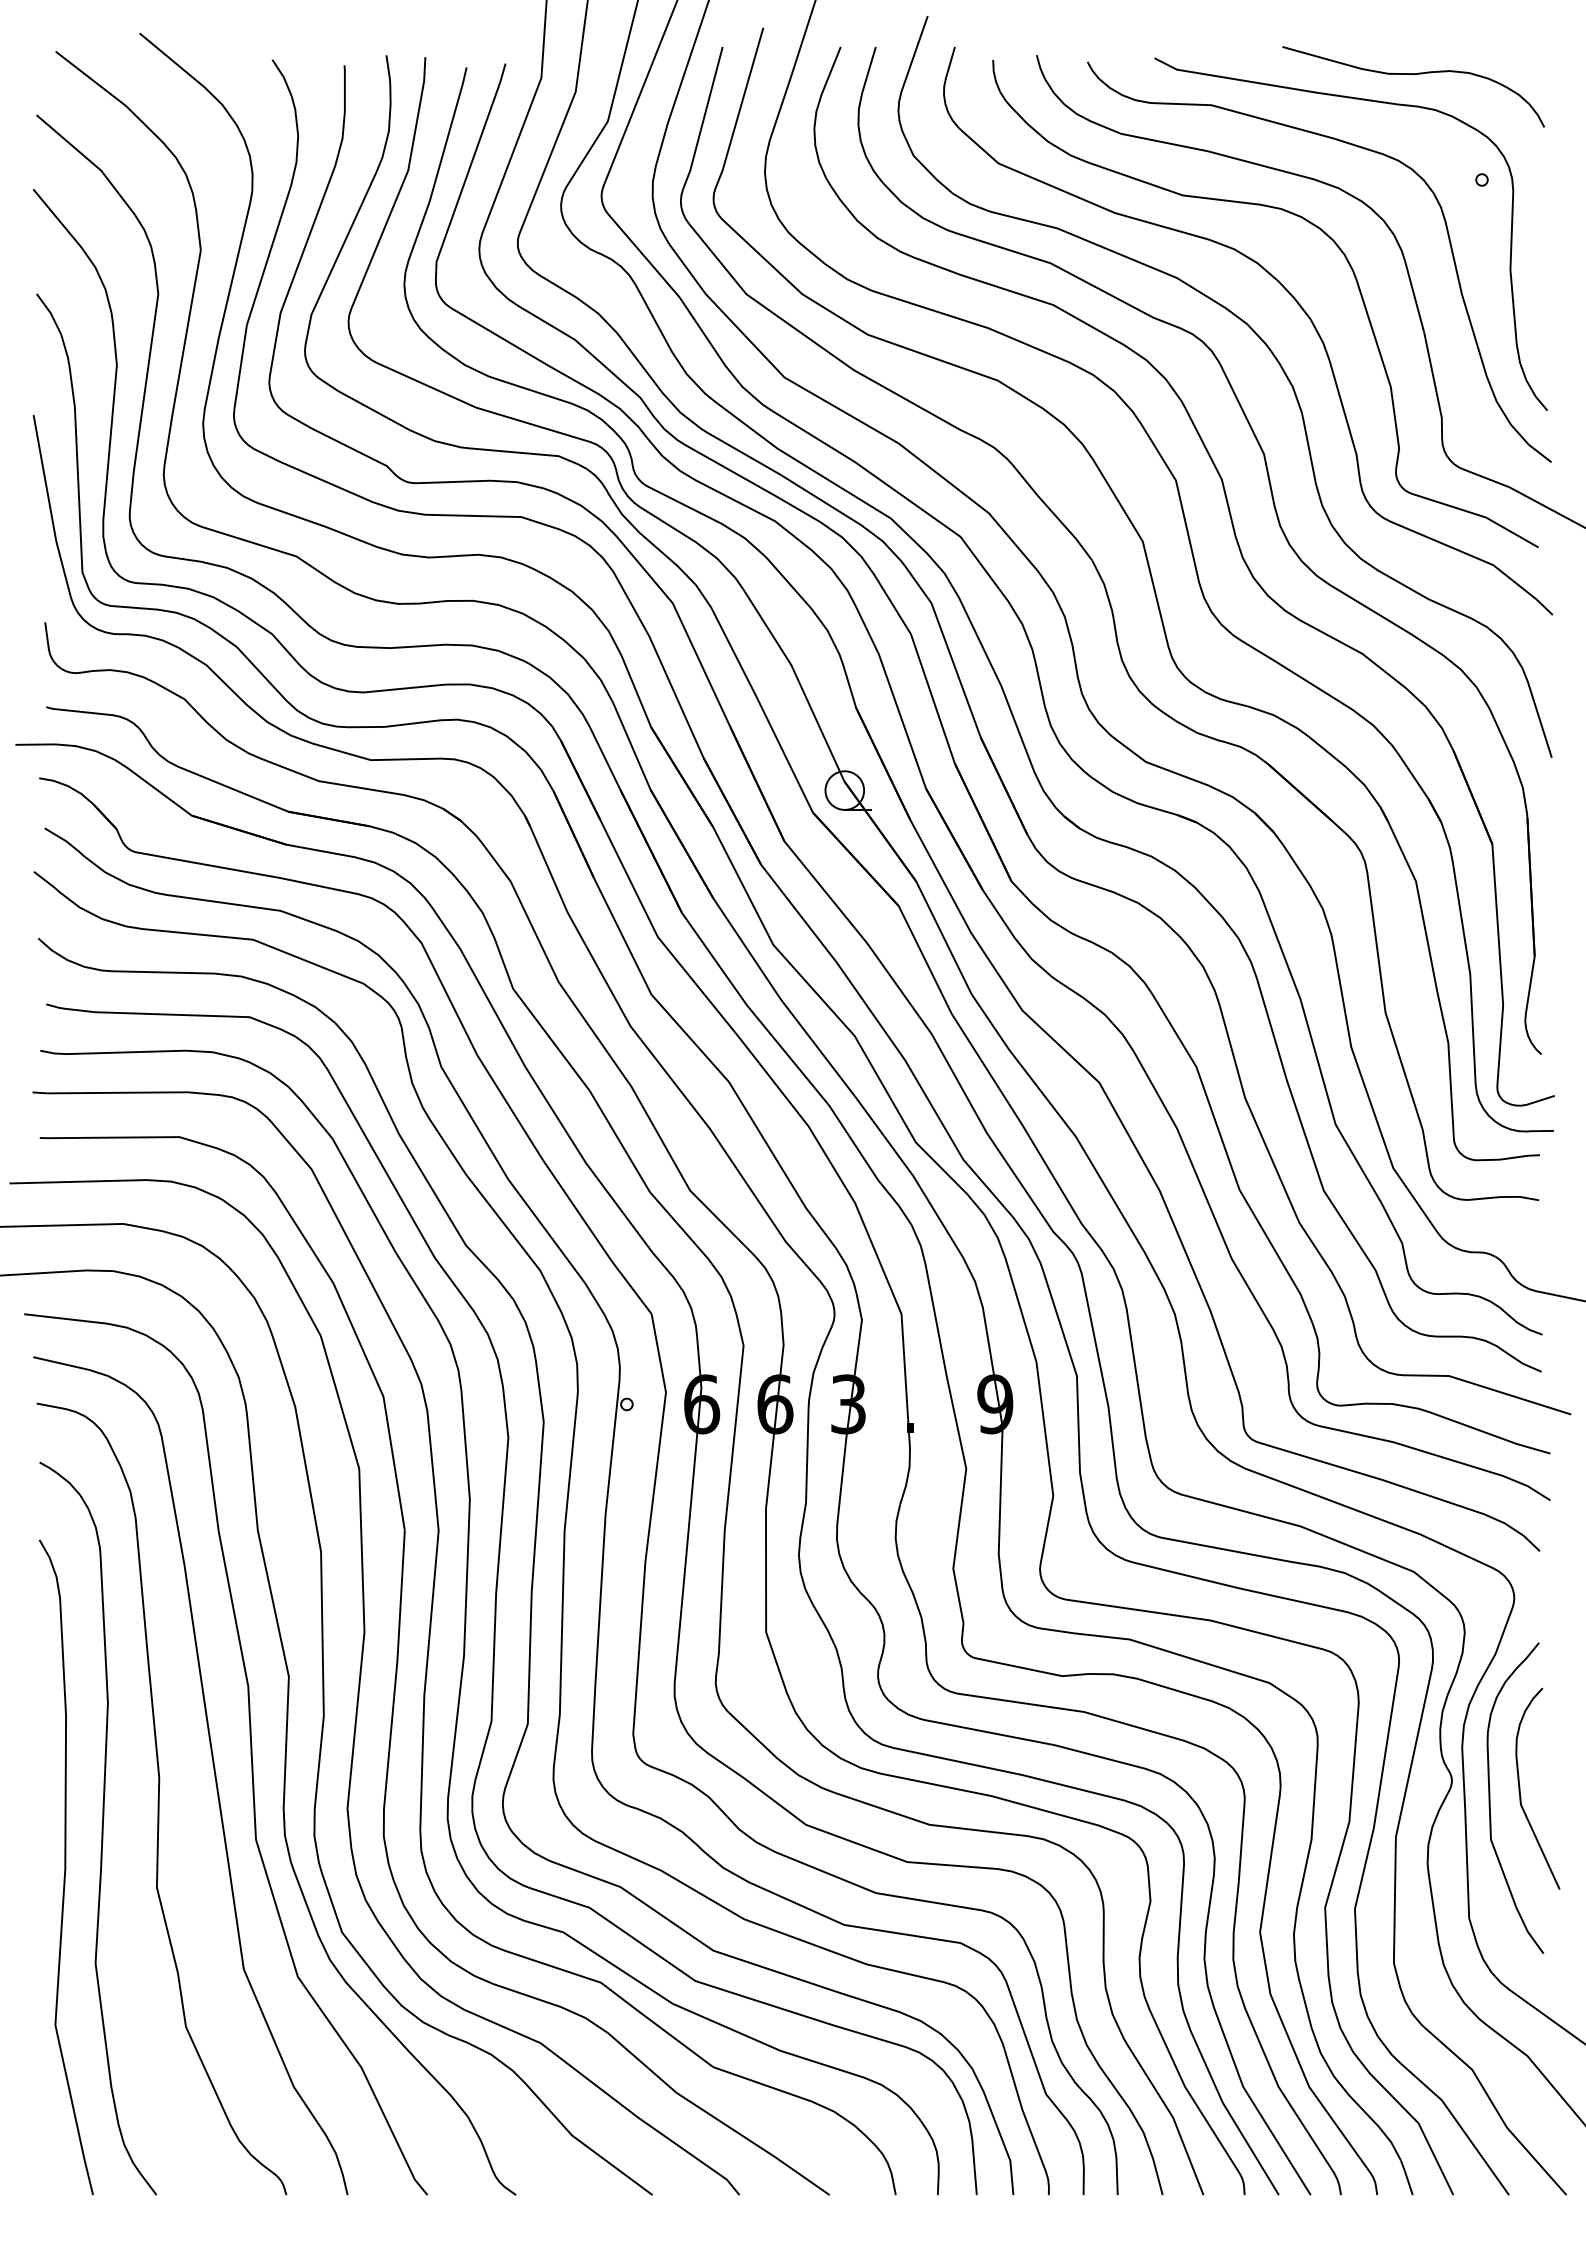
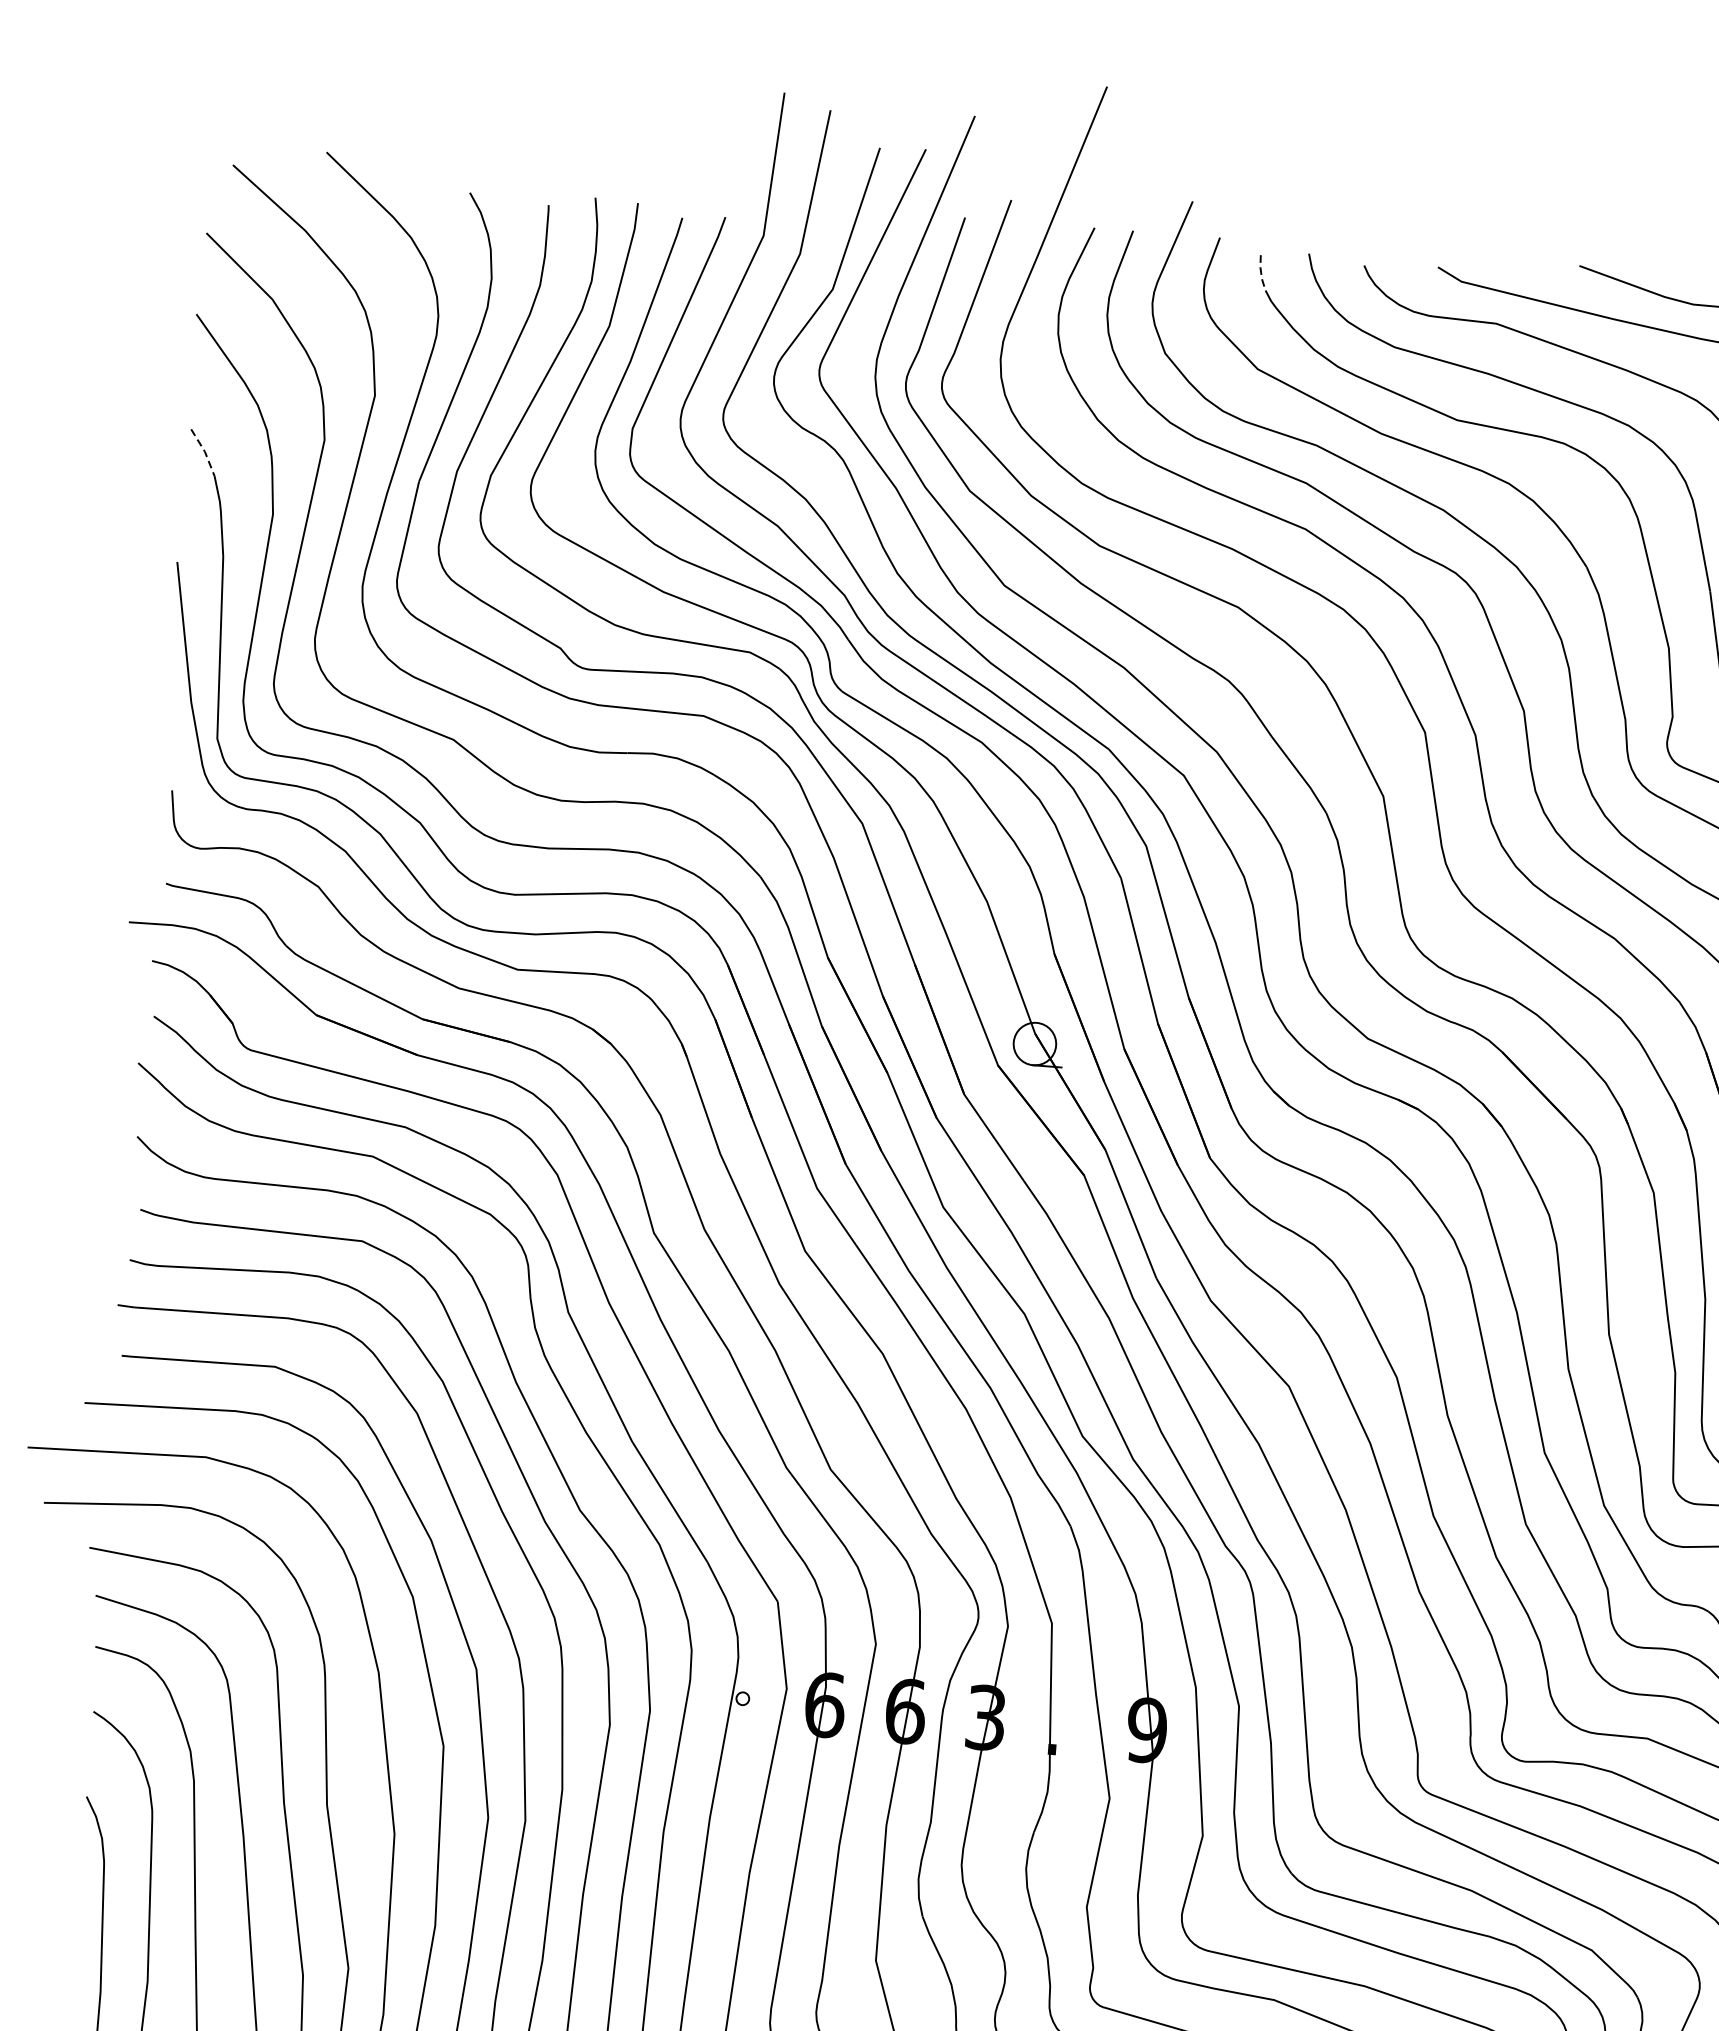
line: (994, 76) -> (1260, 273), solid -> dashed
line: (50, 313) -> (204, 451), solid -> dashed

